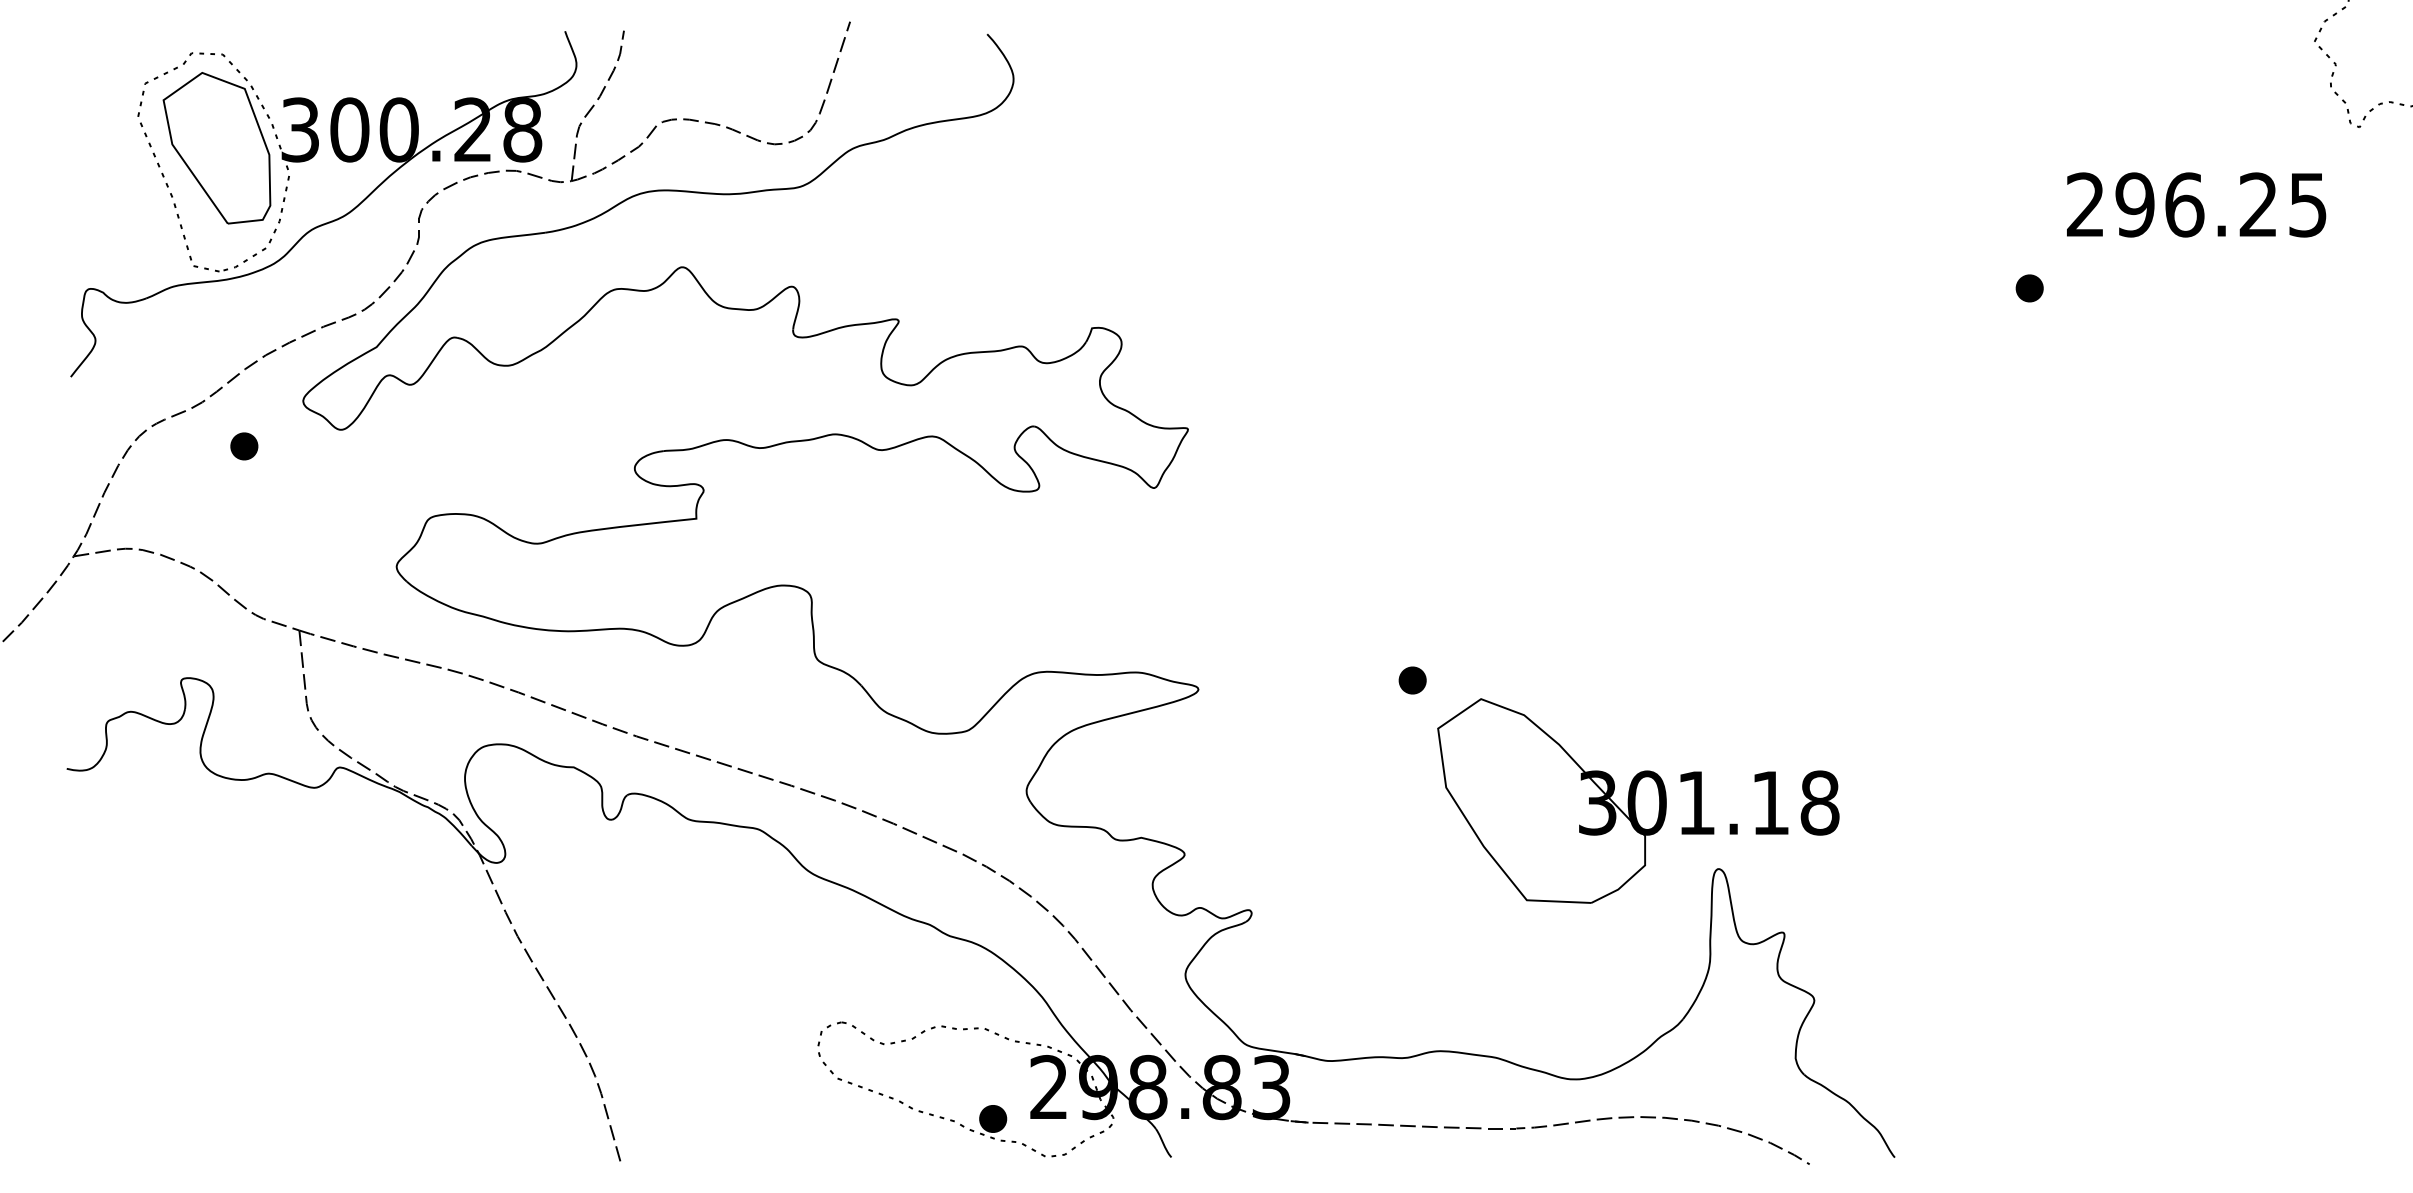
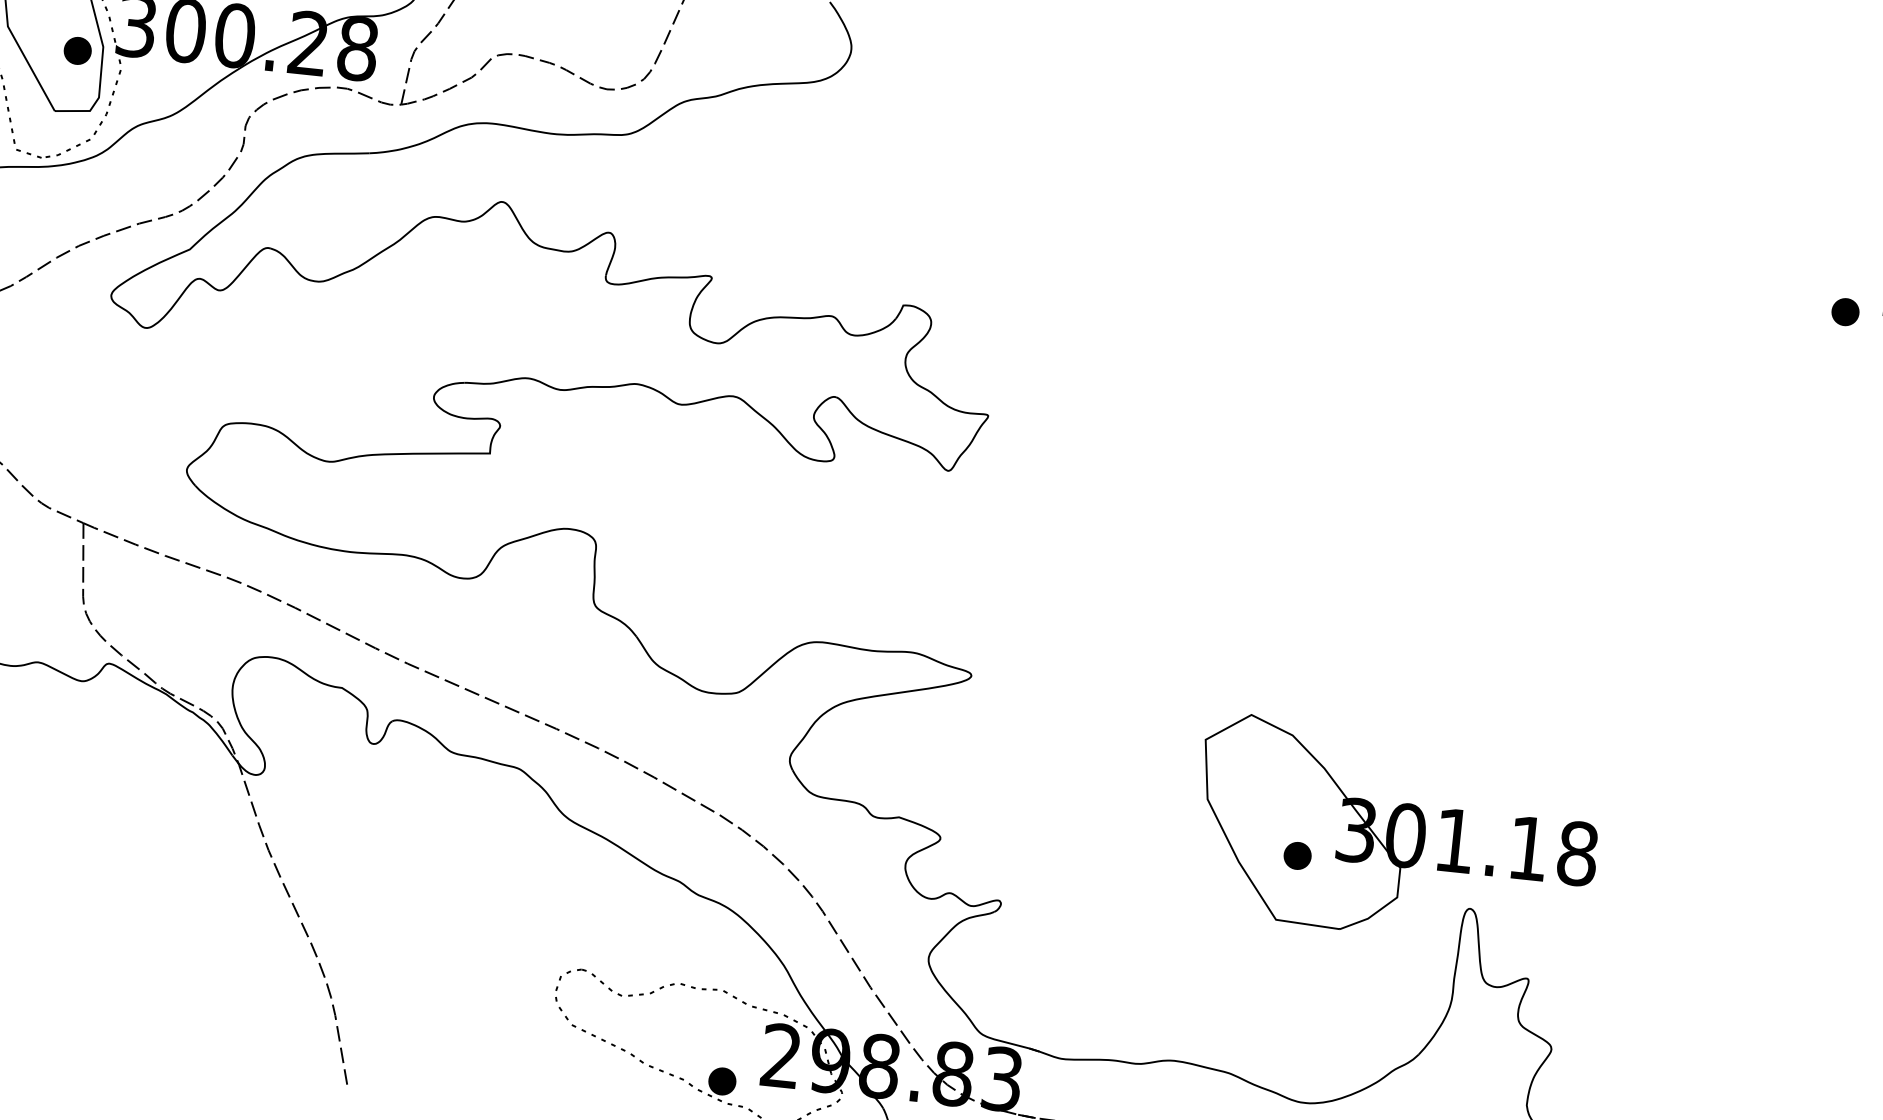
part: (2029, 288) -> (1845, 312), moved
part: (244, 446) -> (77, 51), moved
part: (1412, 680) -> (1297, 855), moved

